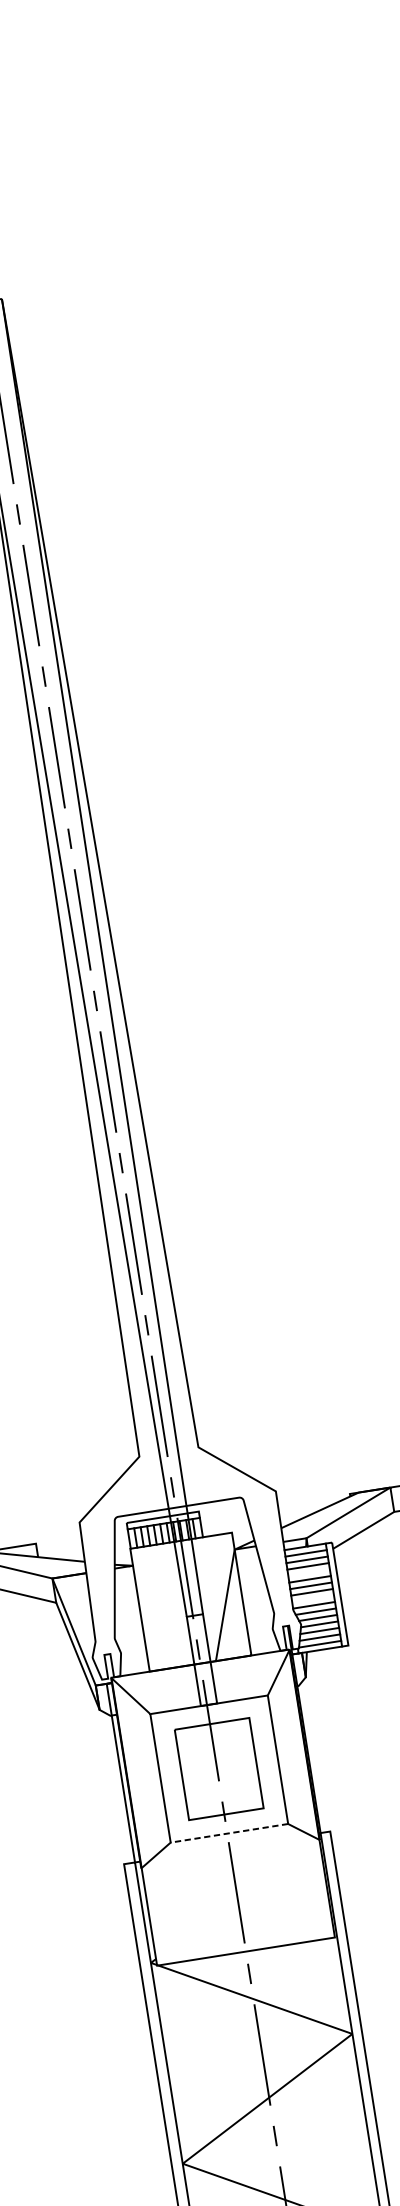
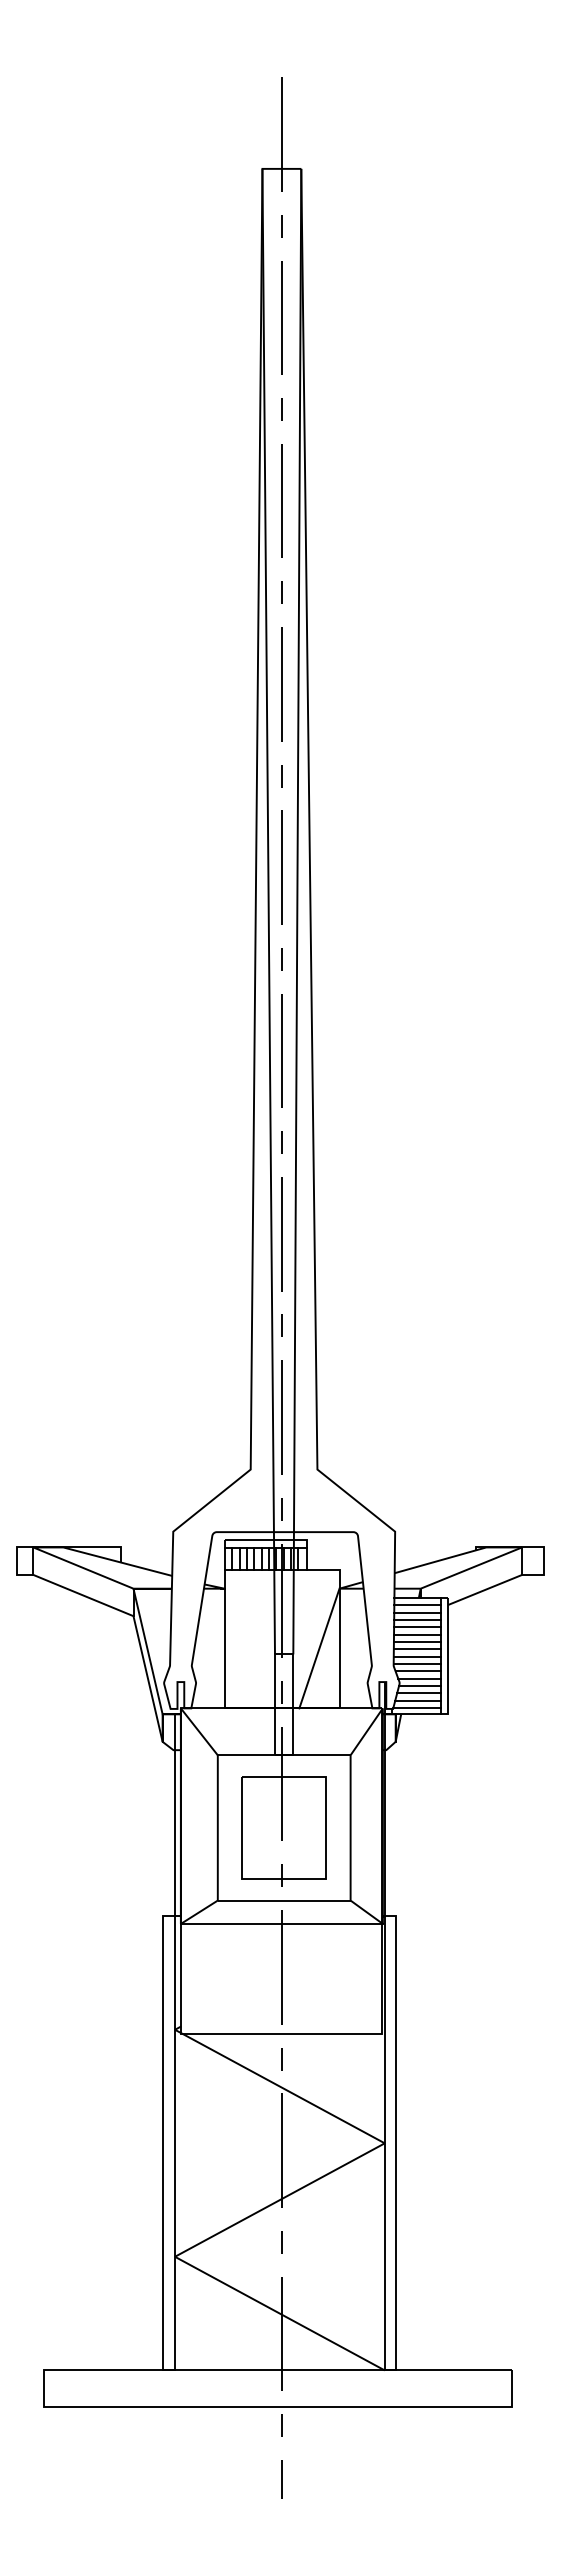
line: (309, 1573) -> (417, 1627), added
line: (313, 1598) -> (417, 1656), added
line: (228, 1833) -> (283, 1900), dashed -> solid
line: (230, 1853) -> (281, 1923), added

